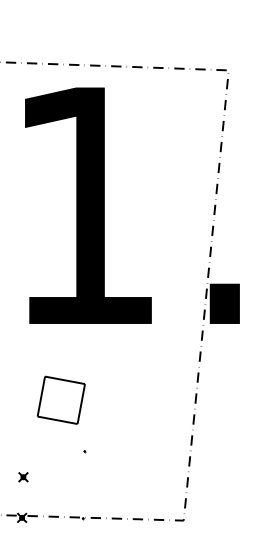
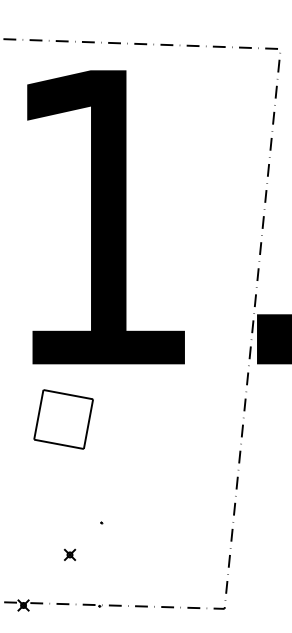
part: (60, 399) -> (62, 418), moved
part: (23, 477) -> (70, 555), moved

